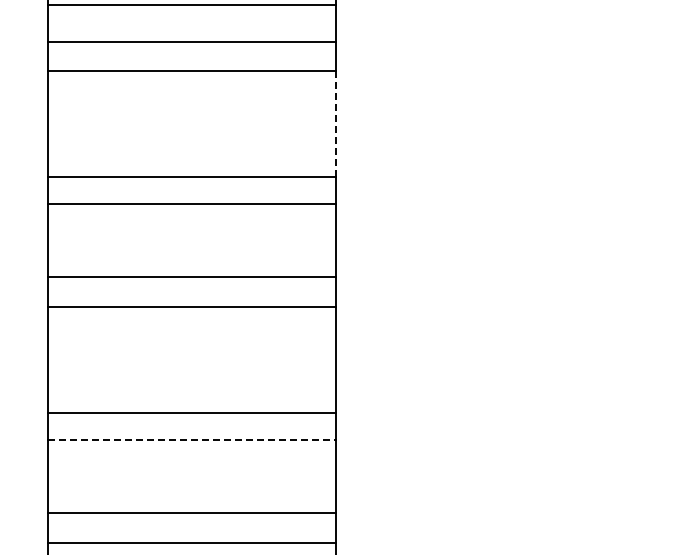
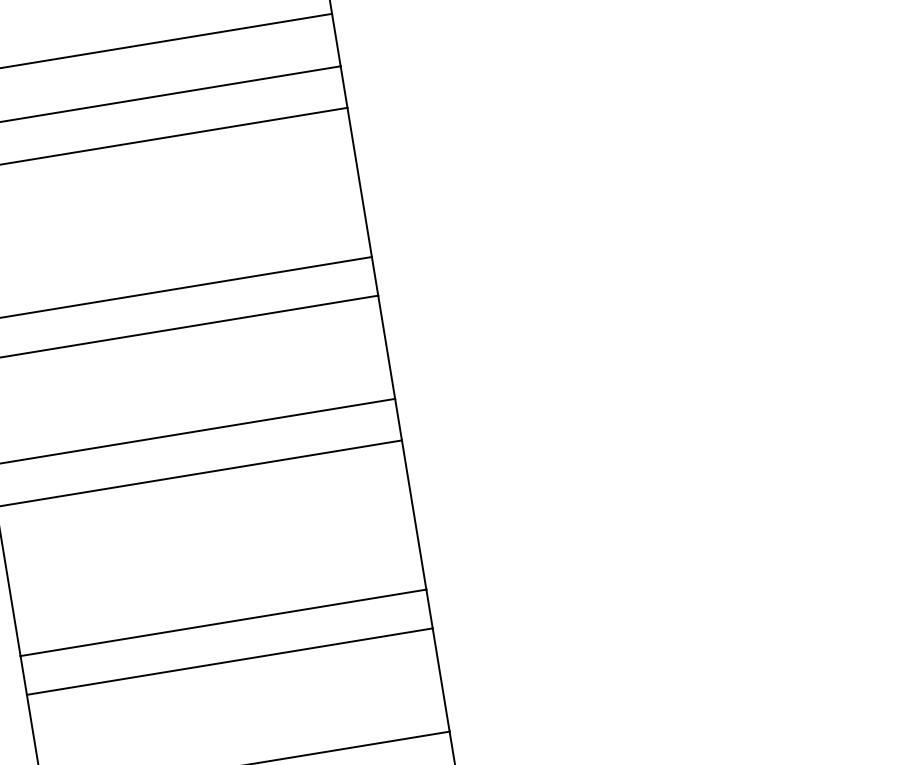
line: (335, 124) -> (359, 183), dashed -> solid
line: (192, 440) -> (230, 662), dashed -> solid

